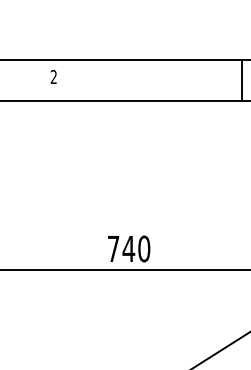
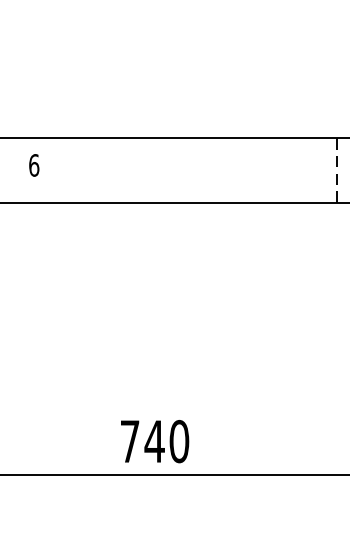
text: (53, 77) -> (33, 166), 2 -> 6
line: (242, 80) -> (337, 170), solid -> dashed

